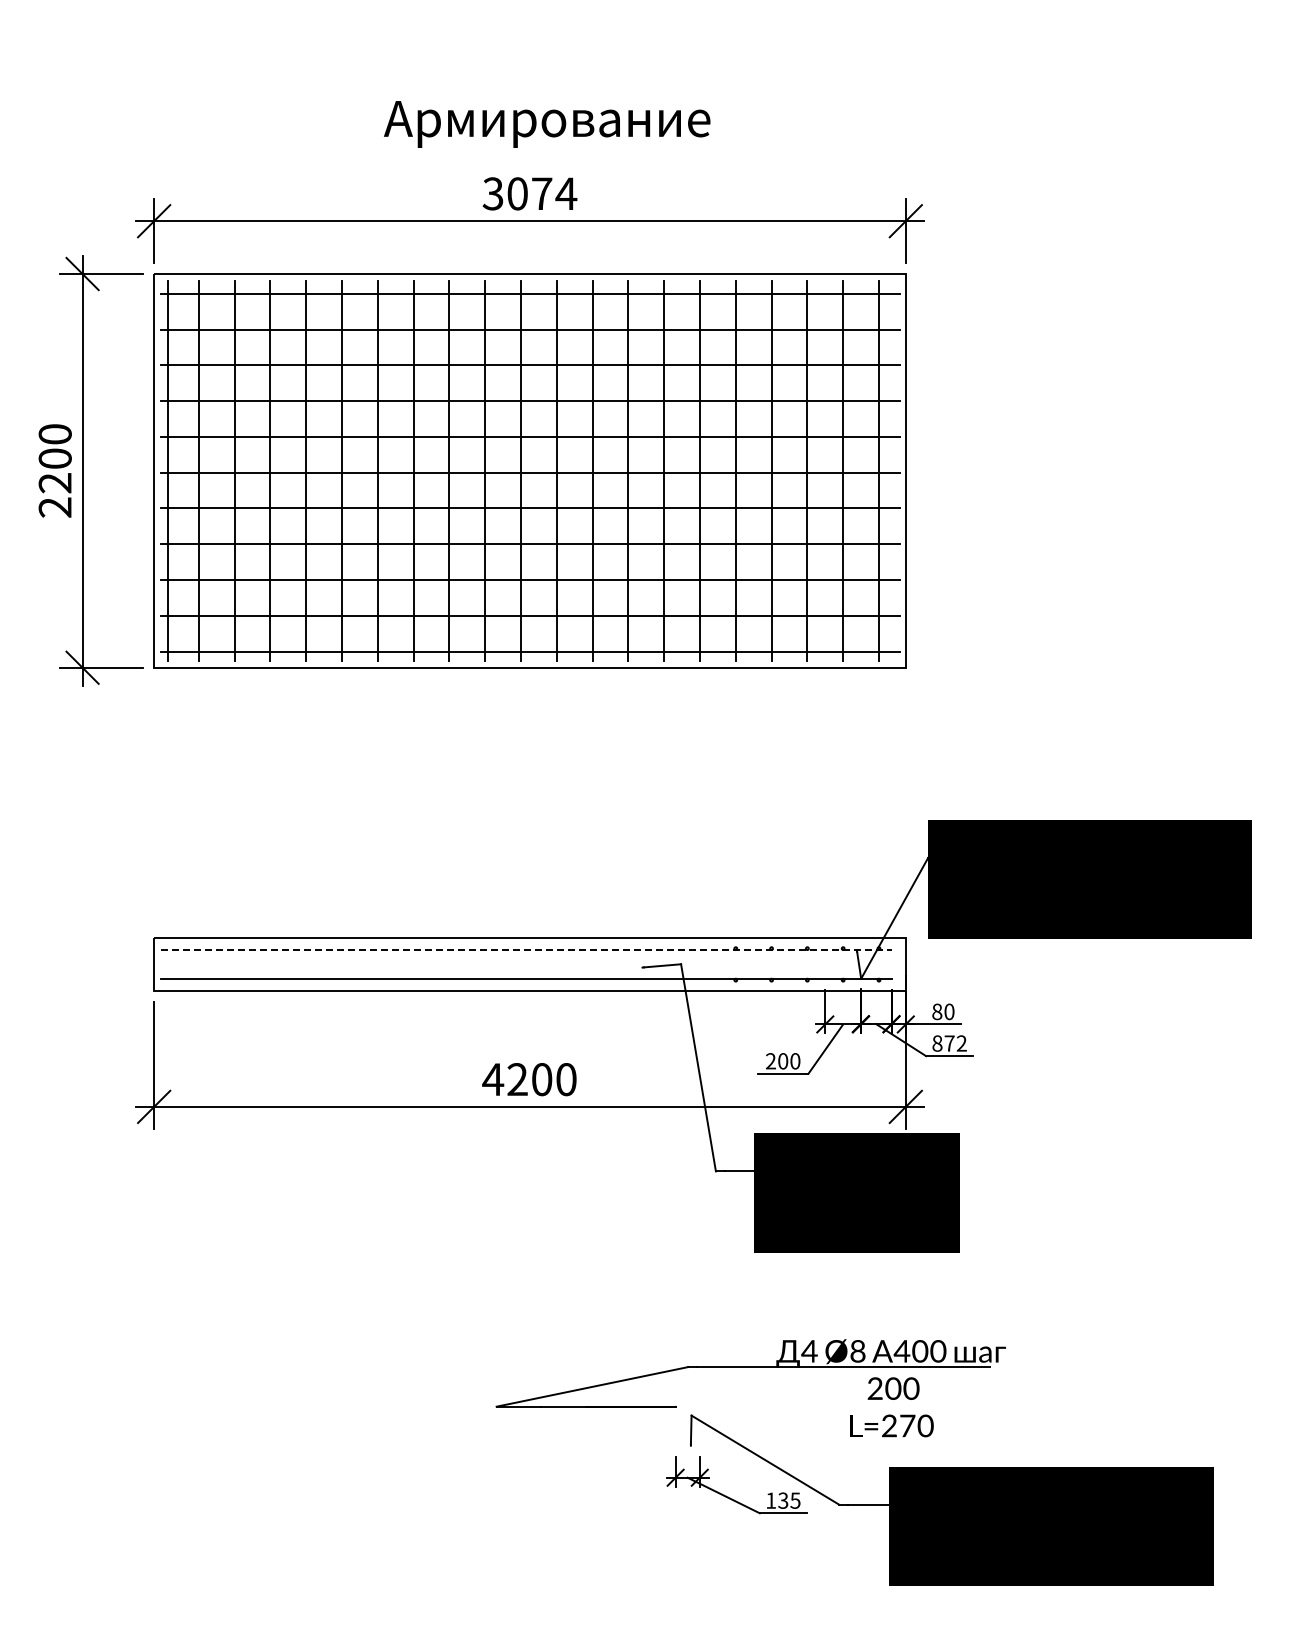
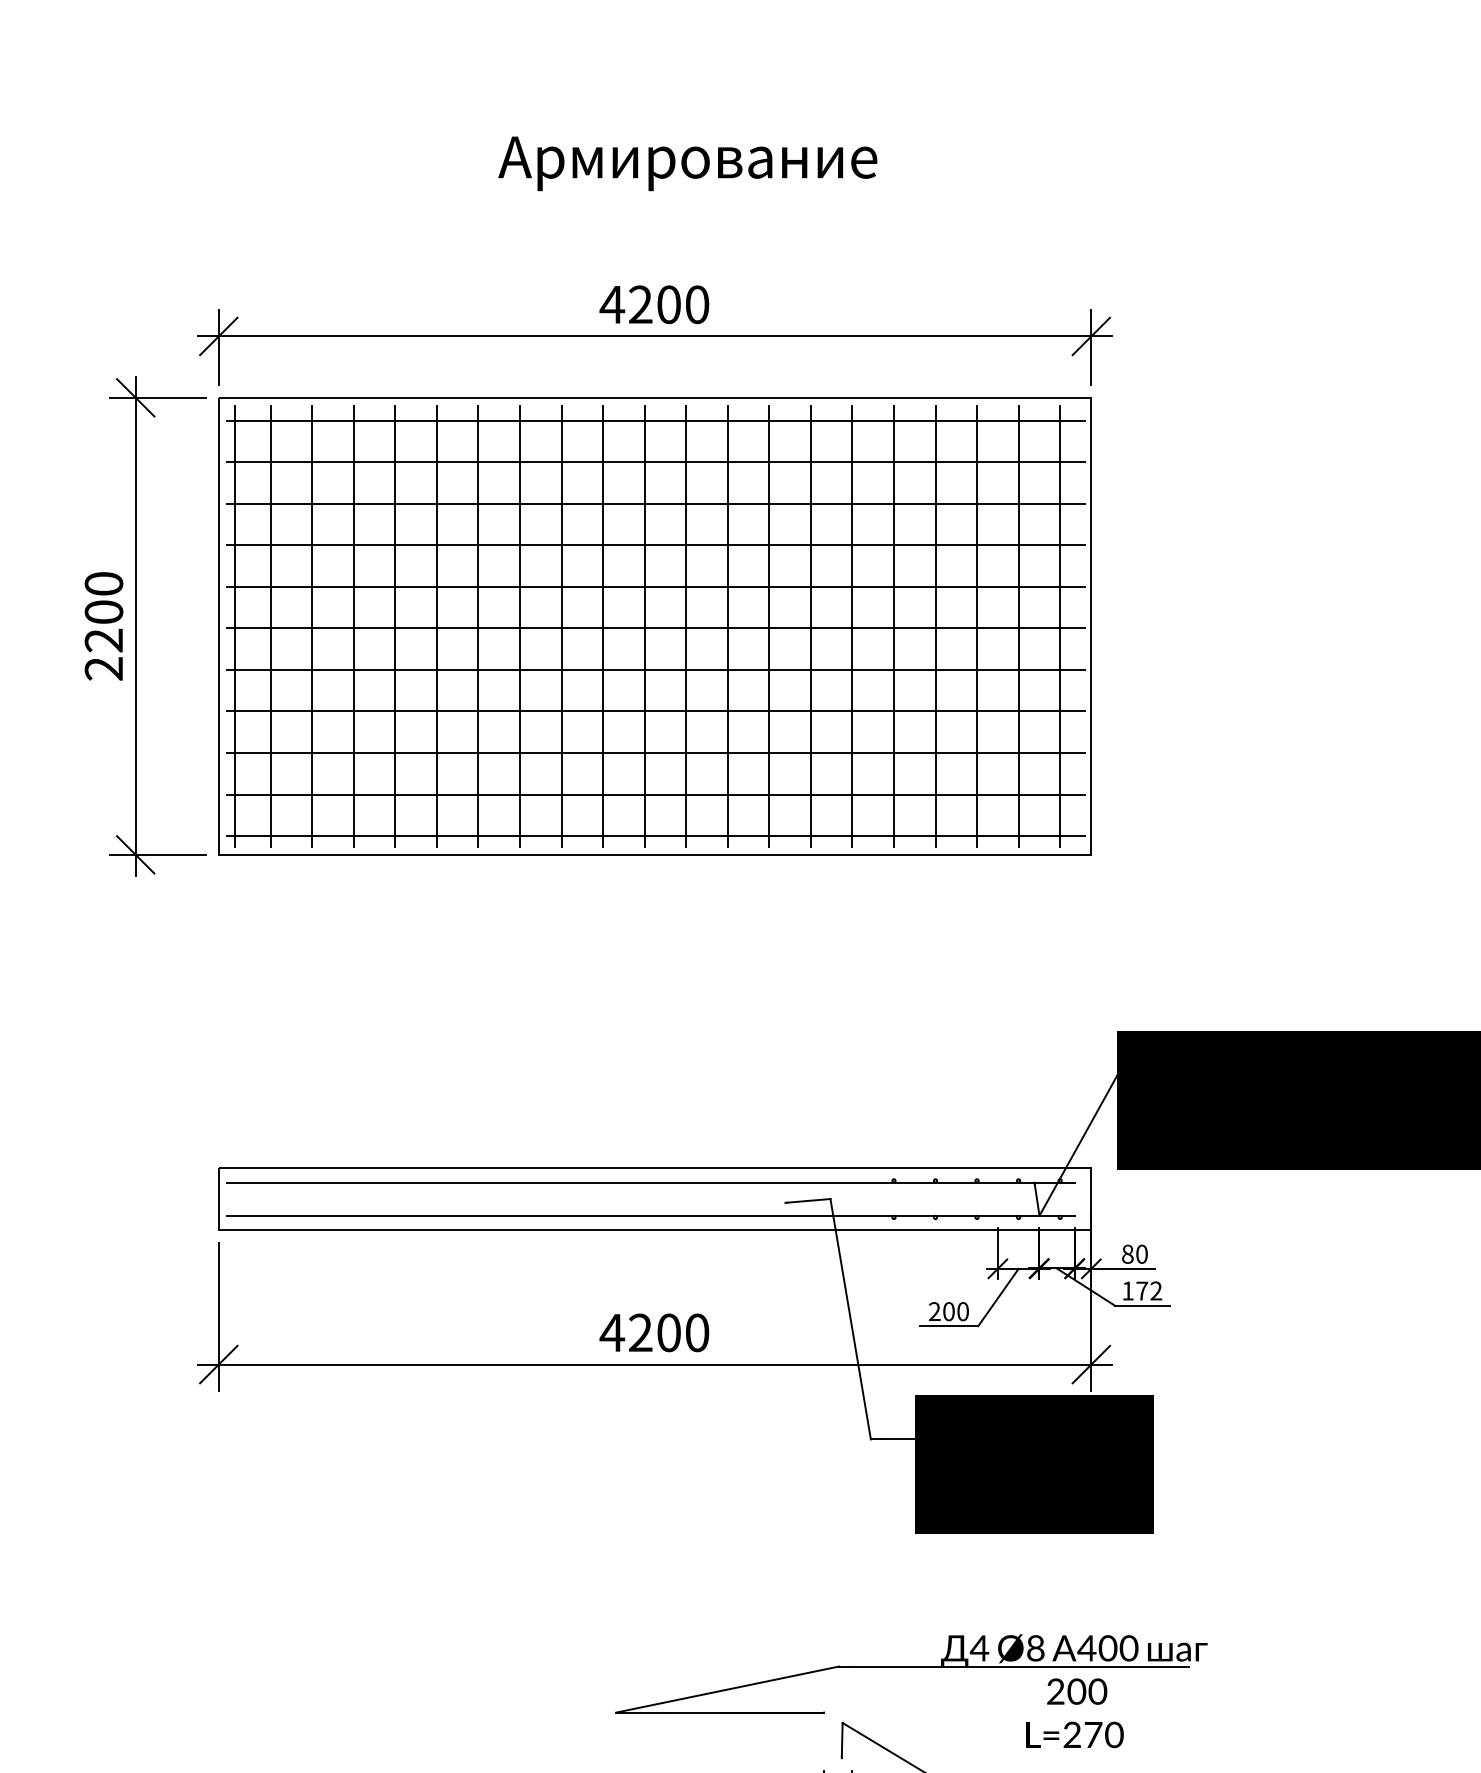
text: (547, 124) -> (688, 163), moved
text: (529, 193) -> (654, 304), 3074 -> 4200
line: (526, 950) -> (651, 1183), dashed -> solid
text: (937, 1043) -> (1128, 1290), 872 -> 172

